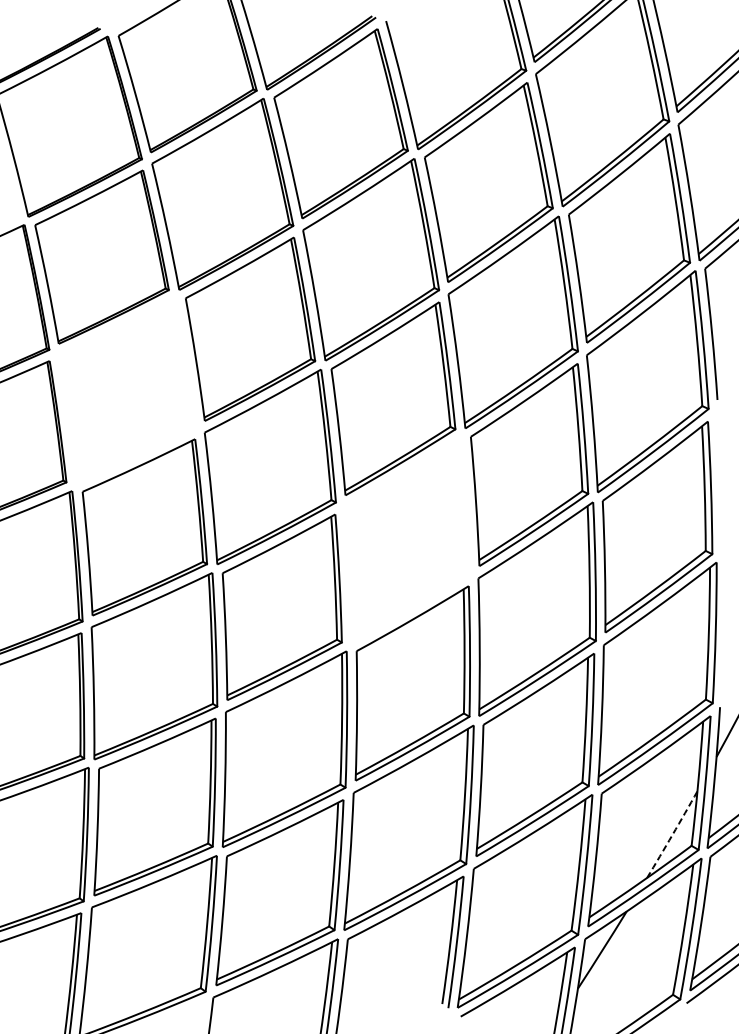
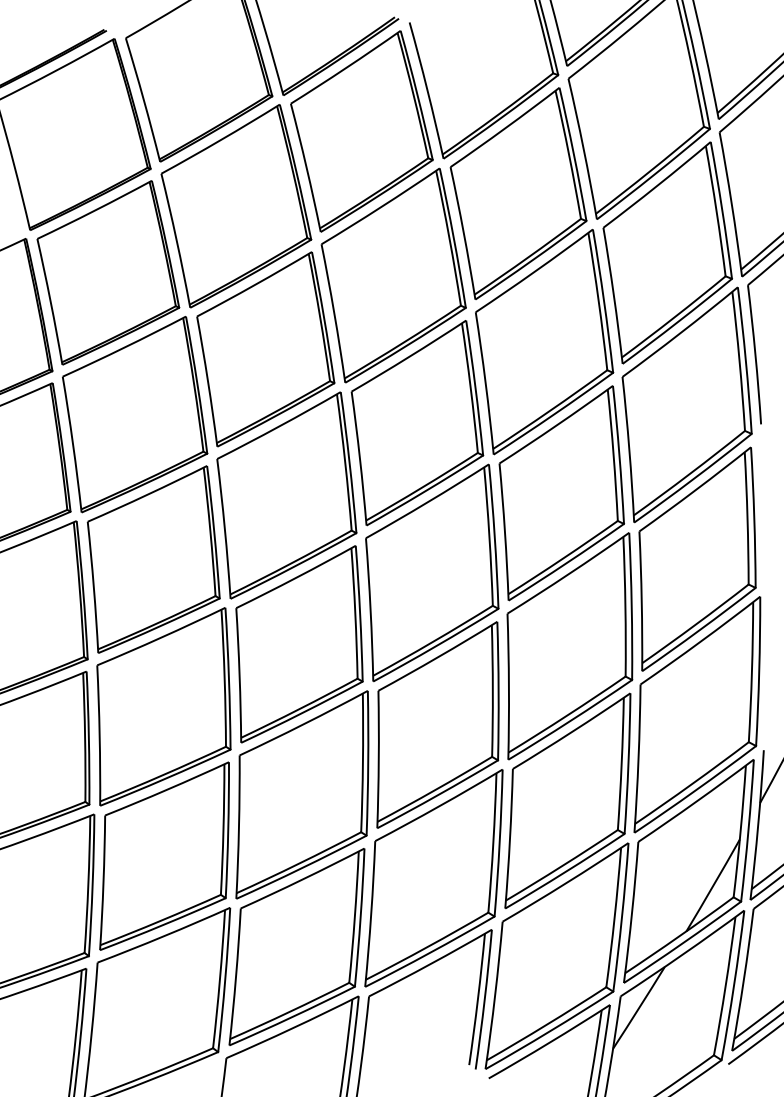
part: (127, 390) -> (135, 414), added
part: (407, 539) -> (432, 572), added
arc: (672, 834) -> (713, 885), dashed -> solid

